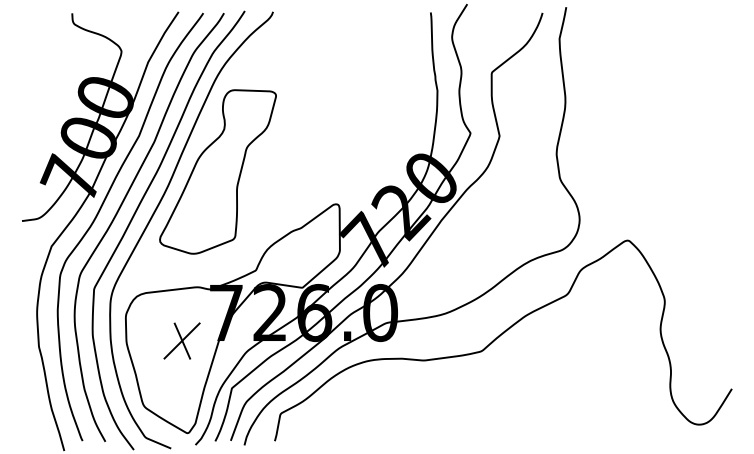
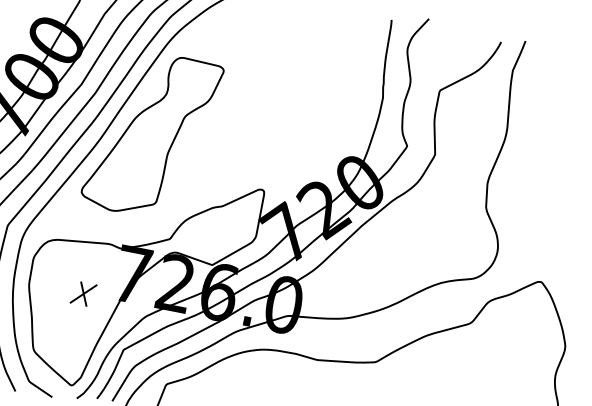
part: (181, 341) -> (83, 294), size x0.62

